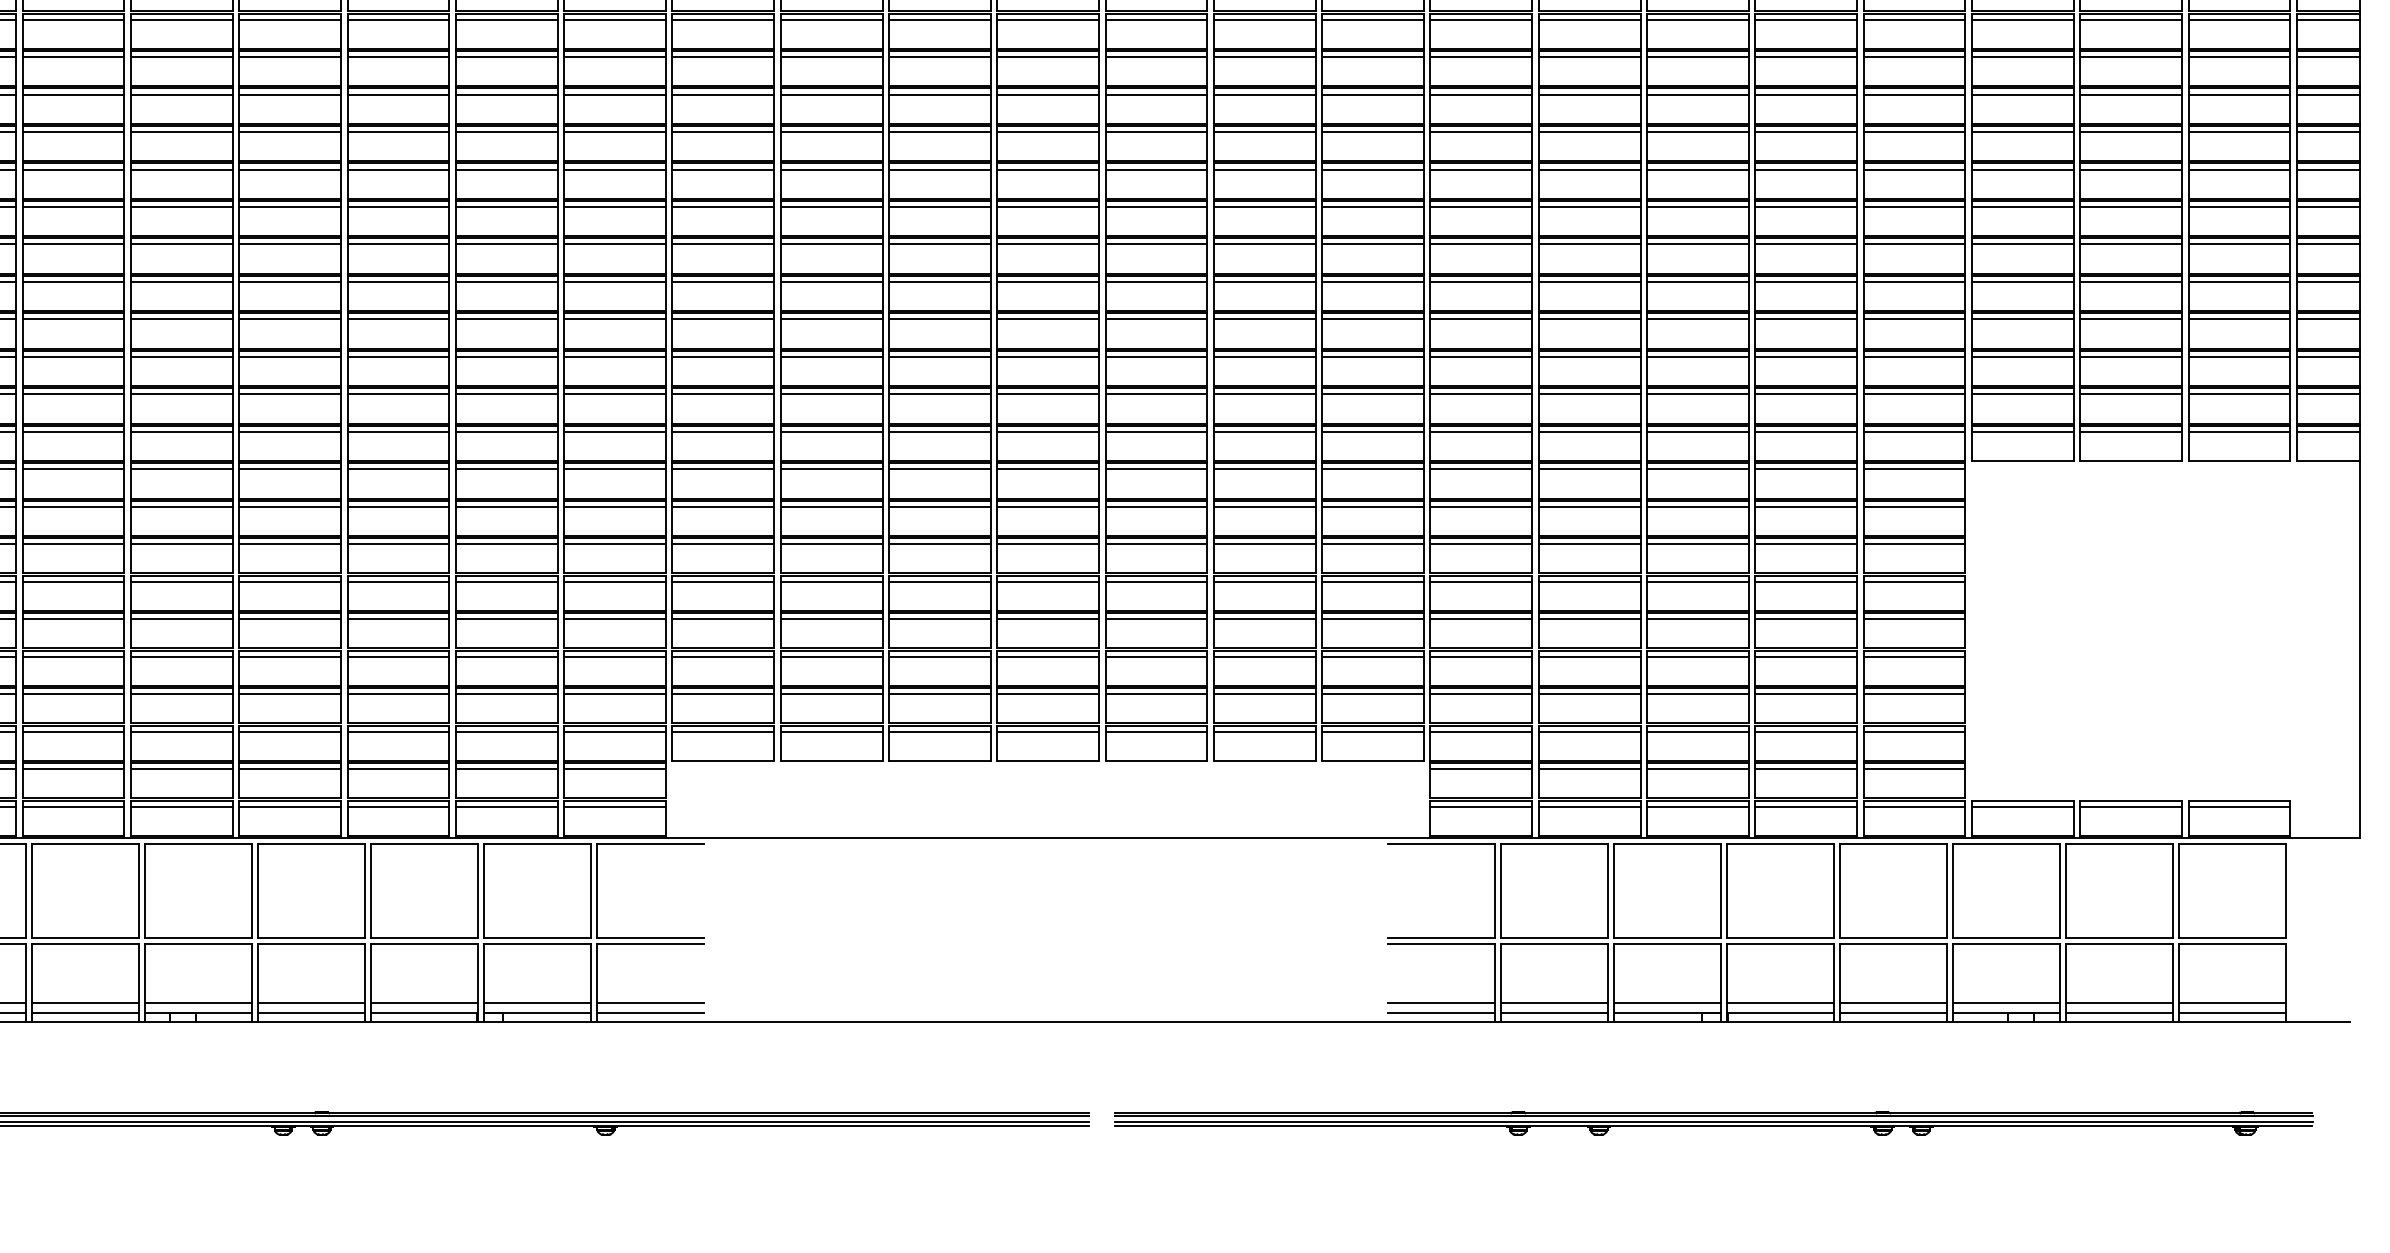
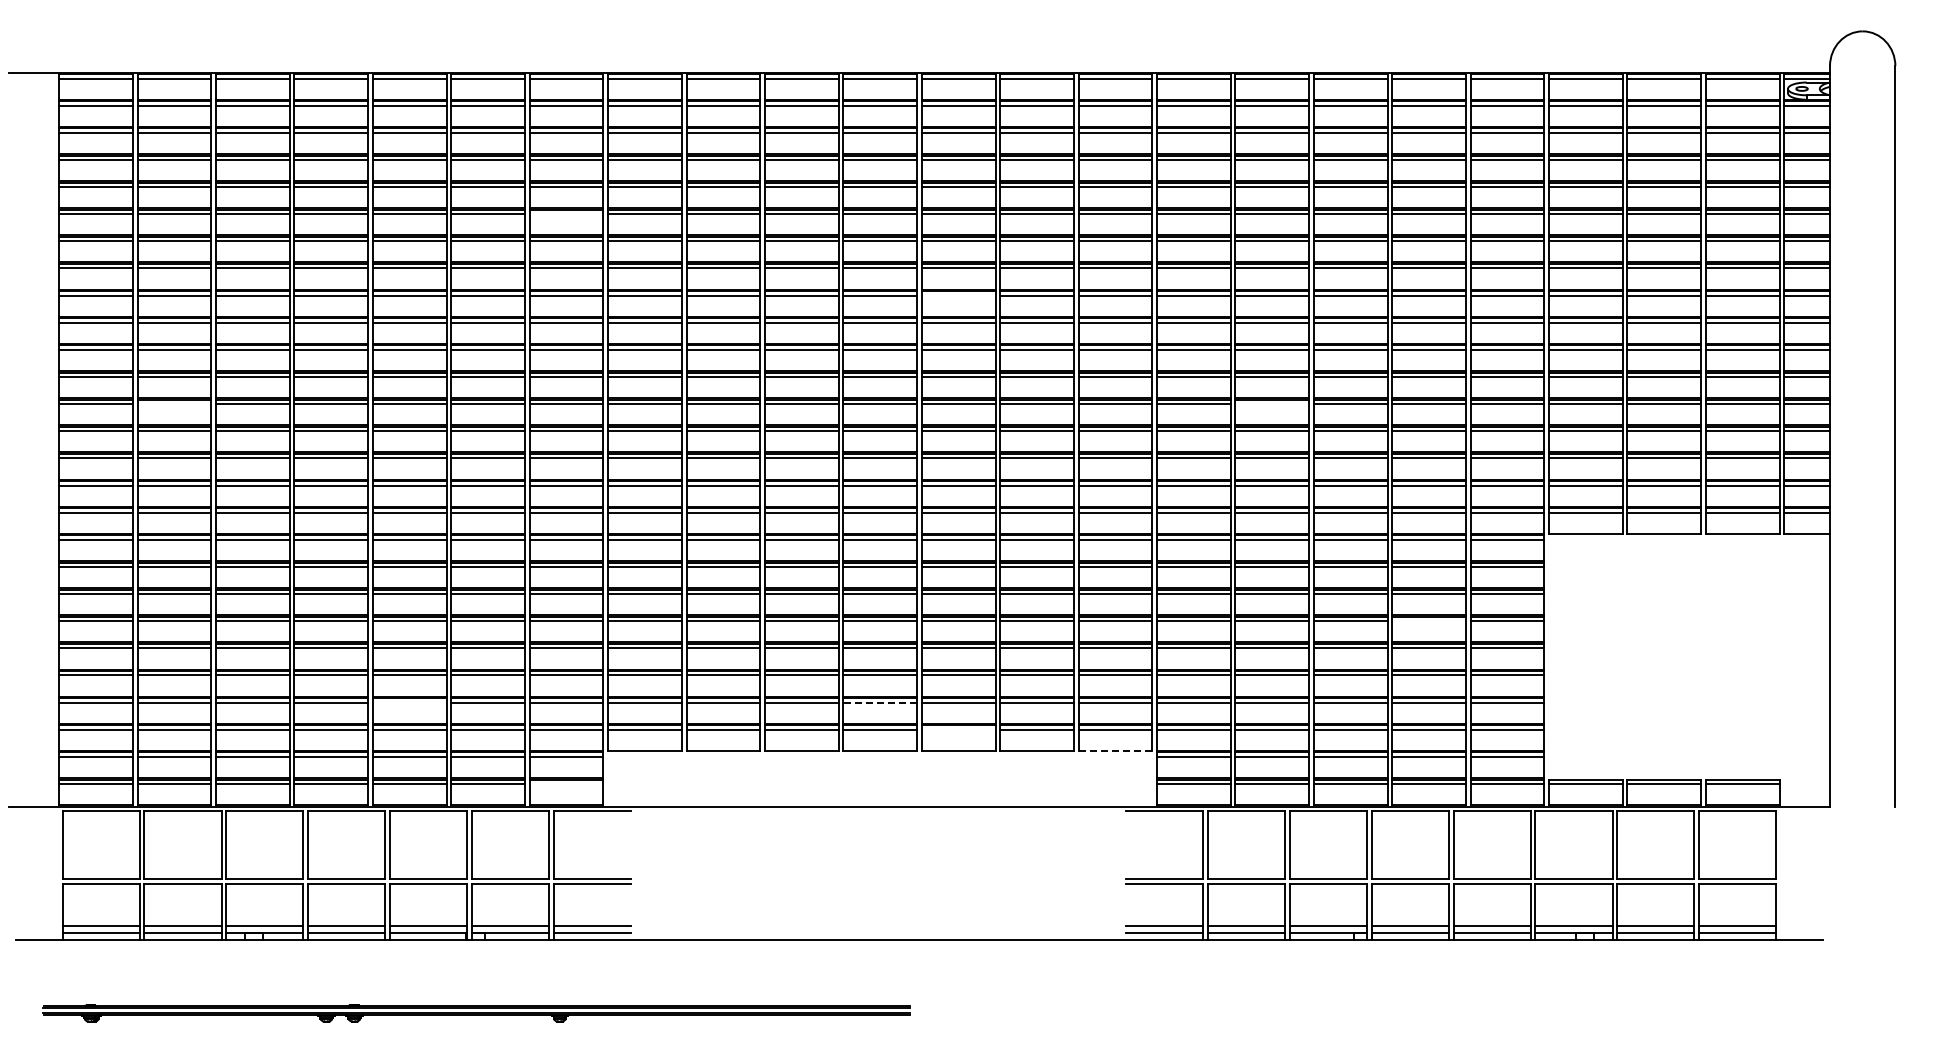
line: (614, 20) -> (566, 214), removed
line: (1156, 131) -> (958, 295), removed
line: (73, 282) -> (174, 404), removed
line: (1589, 282) -> (1272, 404), removed
line: (1805, 582) -> (1428, 621), removed
line: (398, 694) -> (409, 702), removed
line: (1048, 694) -> (880, 702), solid -> dashed
line: (1156, 731) -> (958, 729), removed
line: (1373, 760) -> (1115, 750), solid -> dashed
line: (614, 807) -> (566, 784), removed
part: (1714, 1123) -> (1362, 1013), removed

